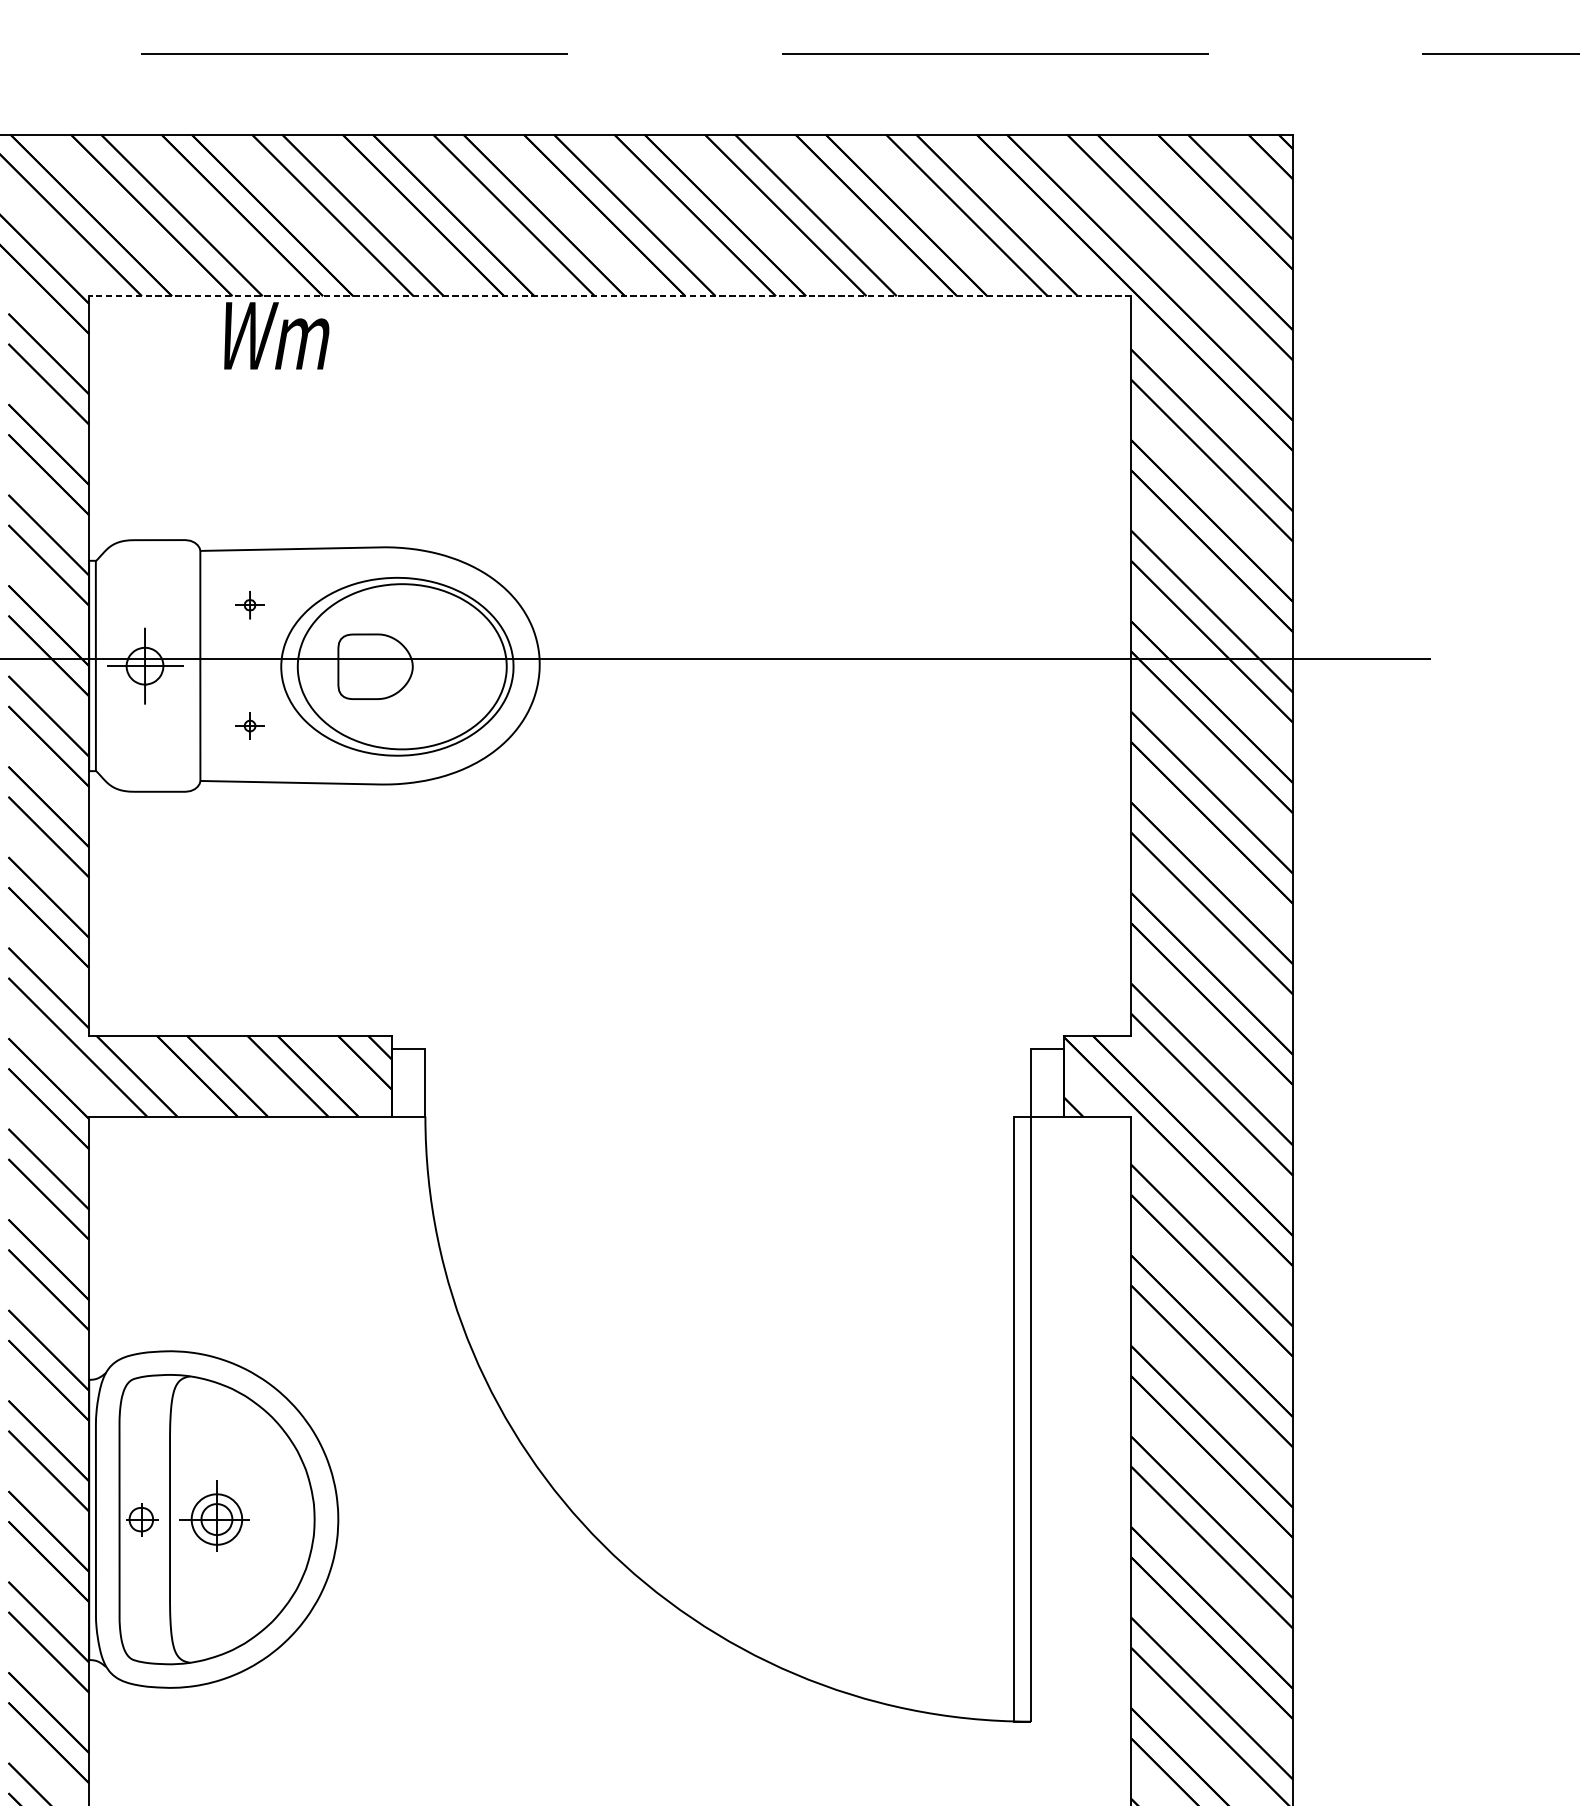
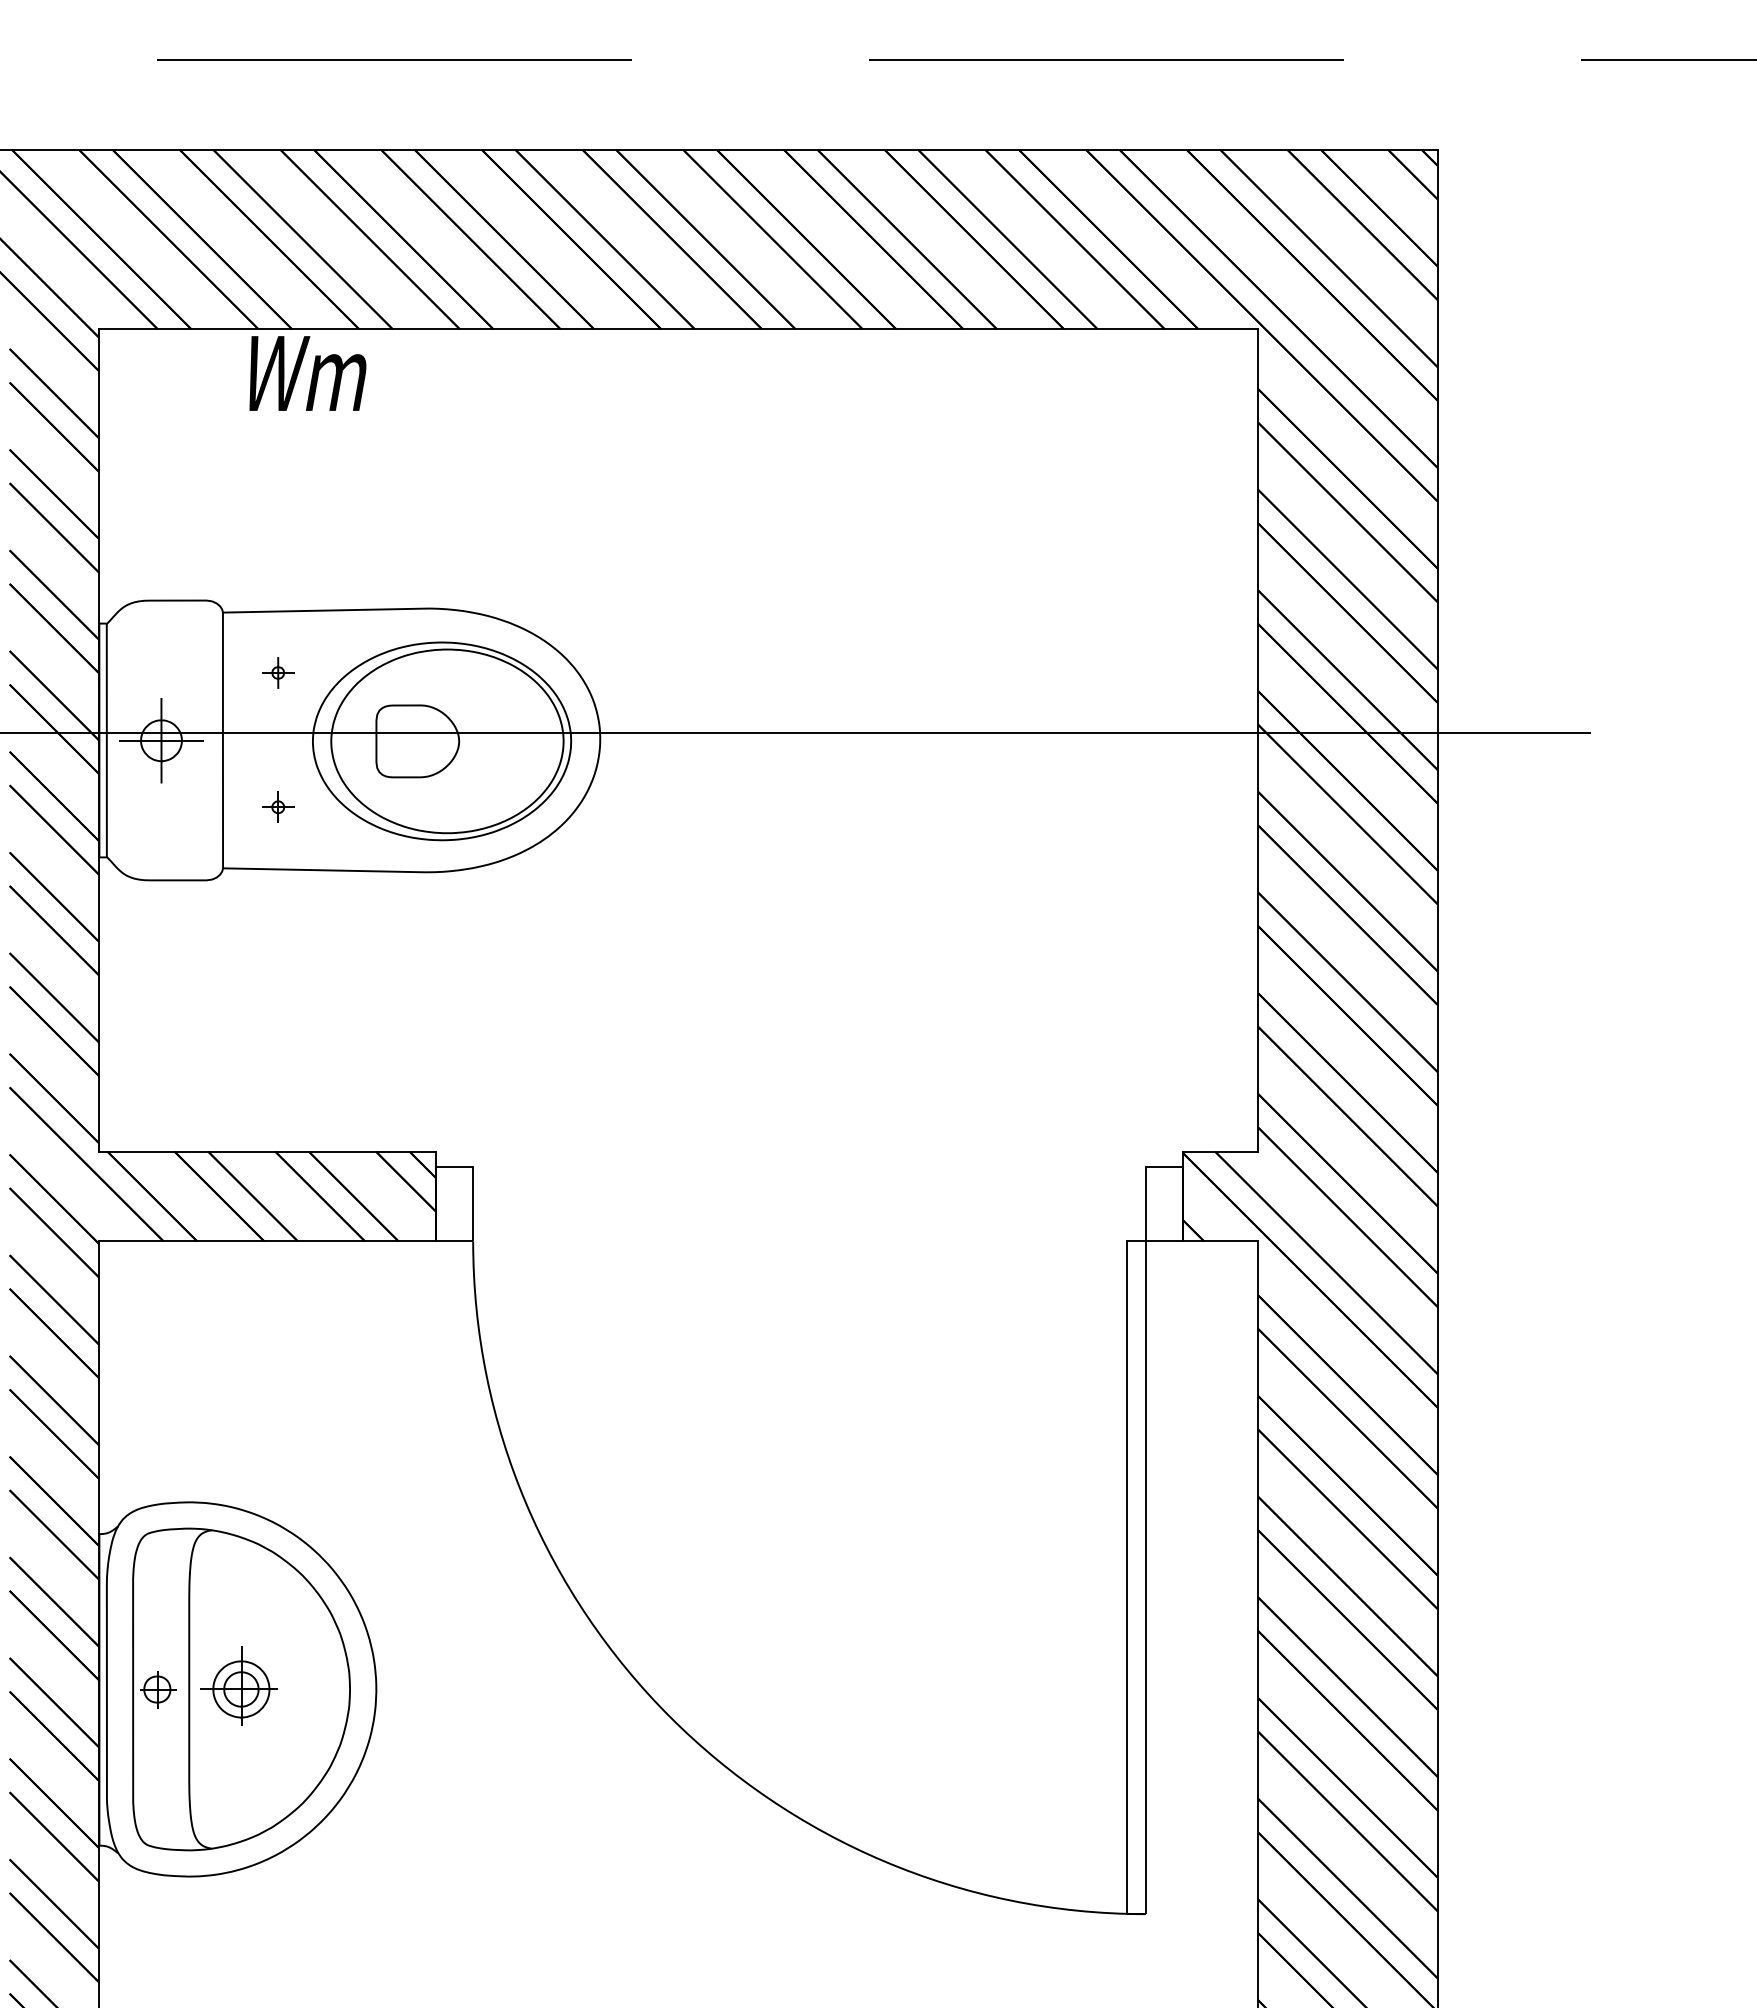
line: (610, 296) -> (678, 329), dashed -> solid

